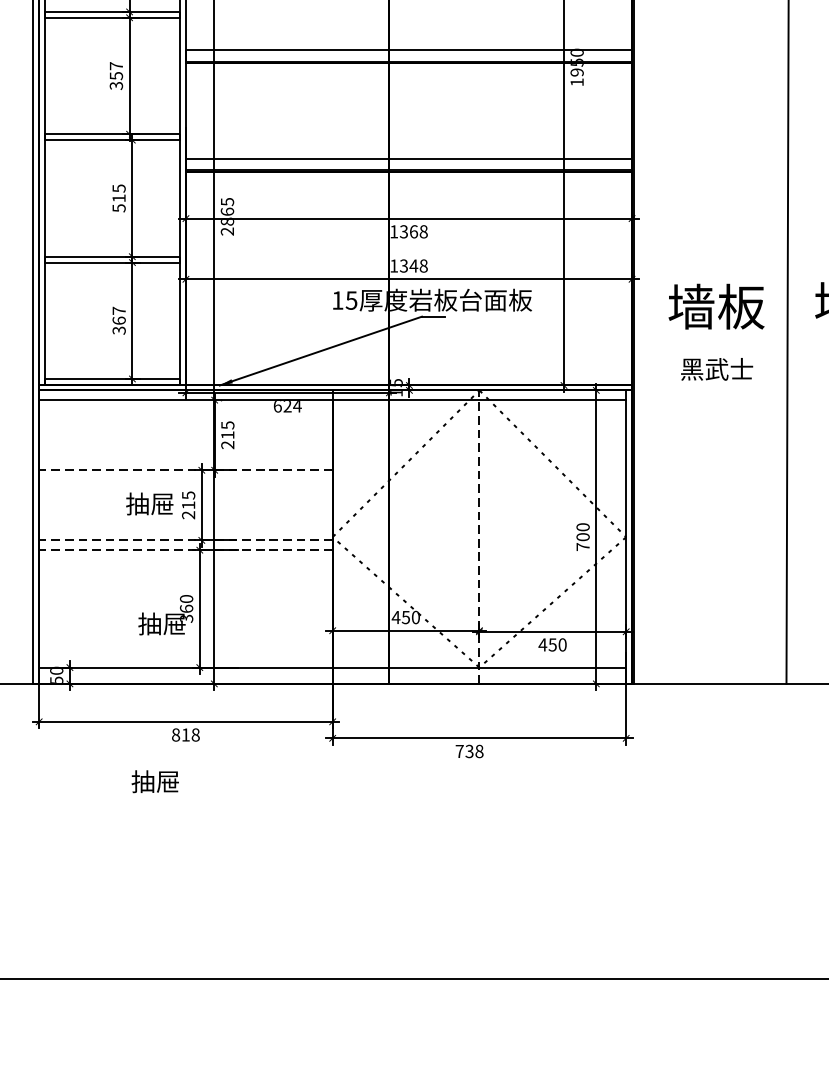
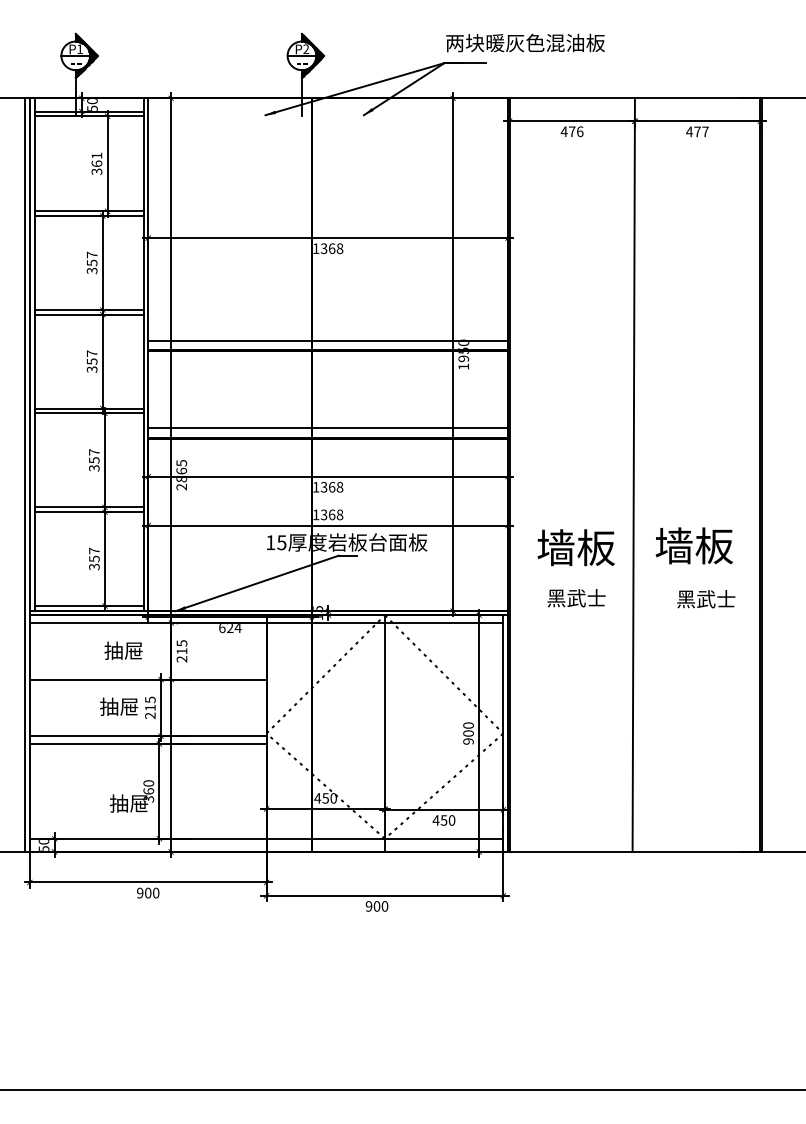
text: (119, 198) -> (94, 460), 515 -> 357
text: (413, 265) -> (331, 514), 1348 -> 1368
text: (119, 320) -> (94, 558), 367 -> 357
line: (185, 470) -> (147, 679), dashed -> solid
line: (478, 537) -> (384, 733), dashed -> solid
line: (185, 540) -> (147, 736), dashed -> solid
text: (583, 547) -> (468, 741), 700 -> 900
line: (185, 550) -> (147, 744), dashed -> solid
text: (186, 734) -> (148, 892), 818 -> 900
text: (468, 751) -> (376, 906), 738 -> 900
text: (155, 781) -> (123, 650), moved

